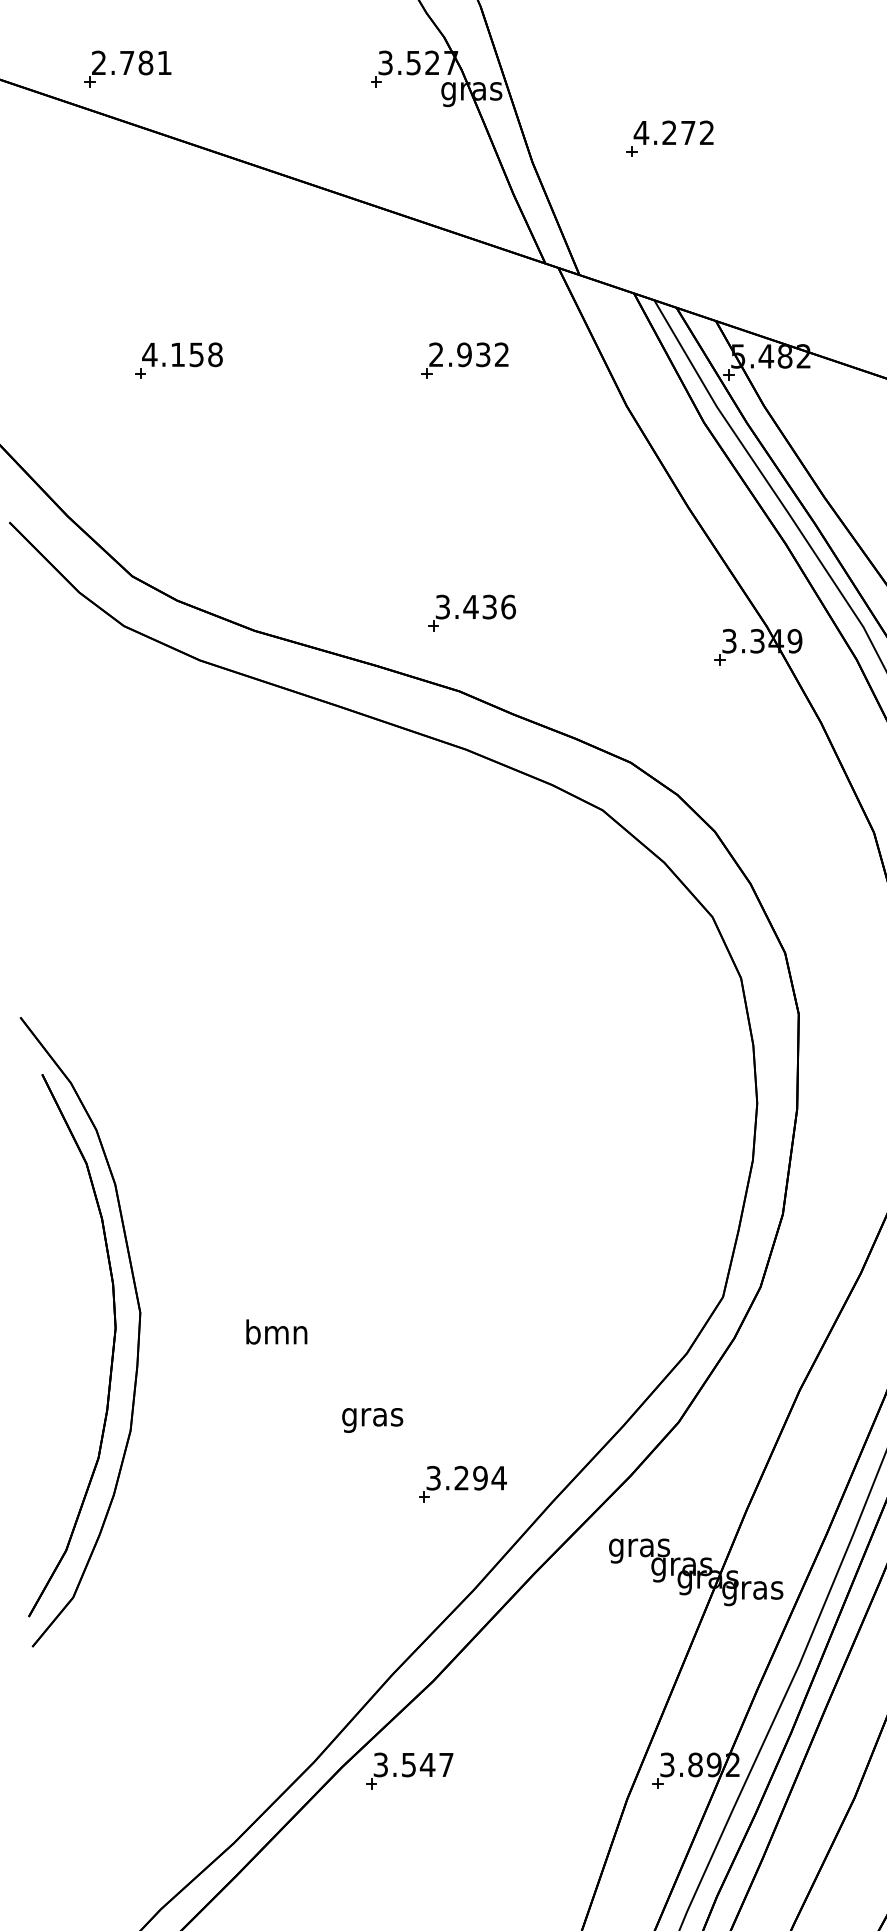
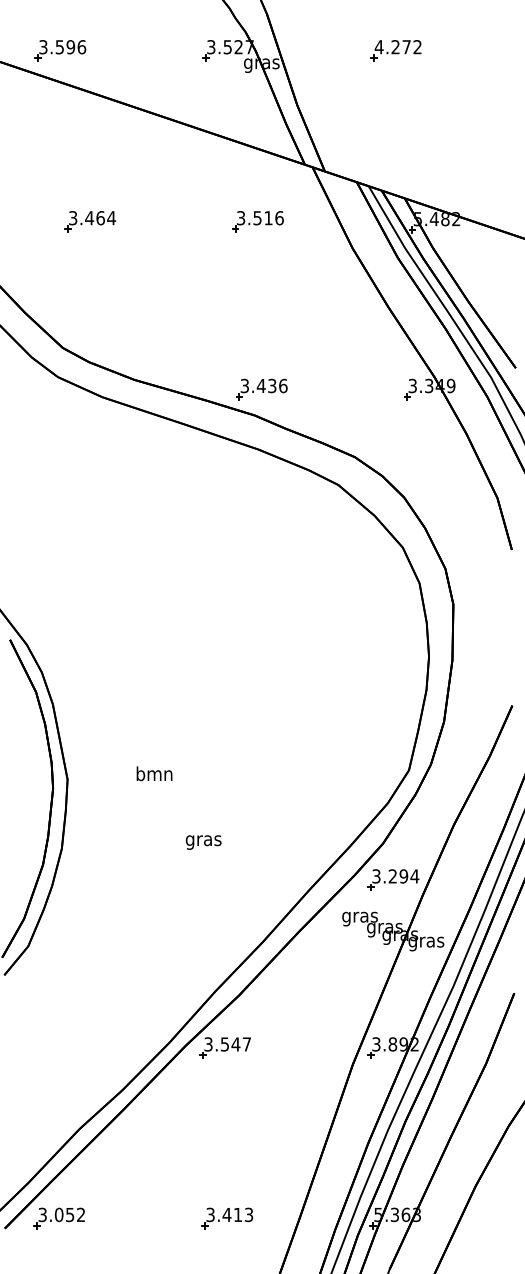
text: (131, 63) -> (62, 47), 2.781 -> 3.596
part: (669, 138) -> (395, 50), moved
text: (182, 355) -> (92, 218), 4.158 -> 3.464
text: (469, 355) -> (260, 218), 2.932 -> 3.516
part: (471, 613) -> (261, 389), moved
text: (276, 1331) -> (154, 773), moved
part: (462, 1483) -> (393, 879), moved

